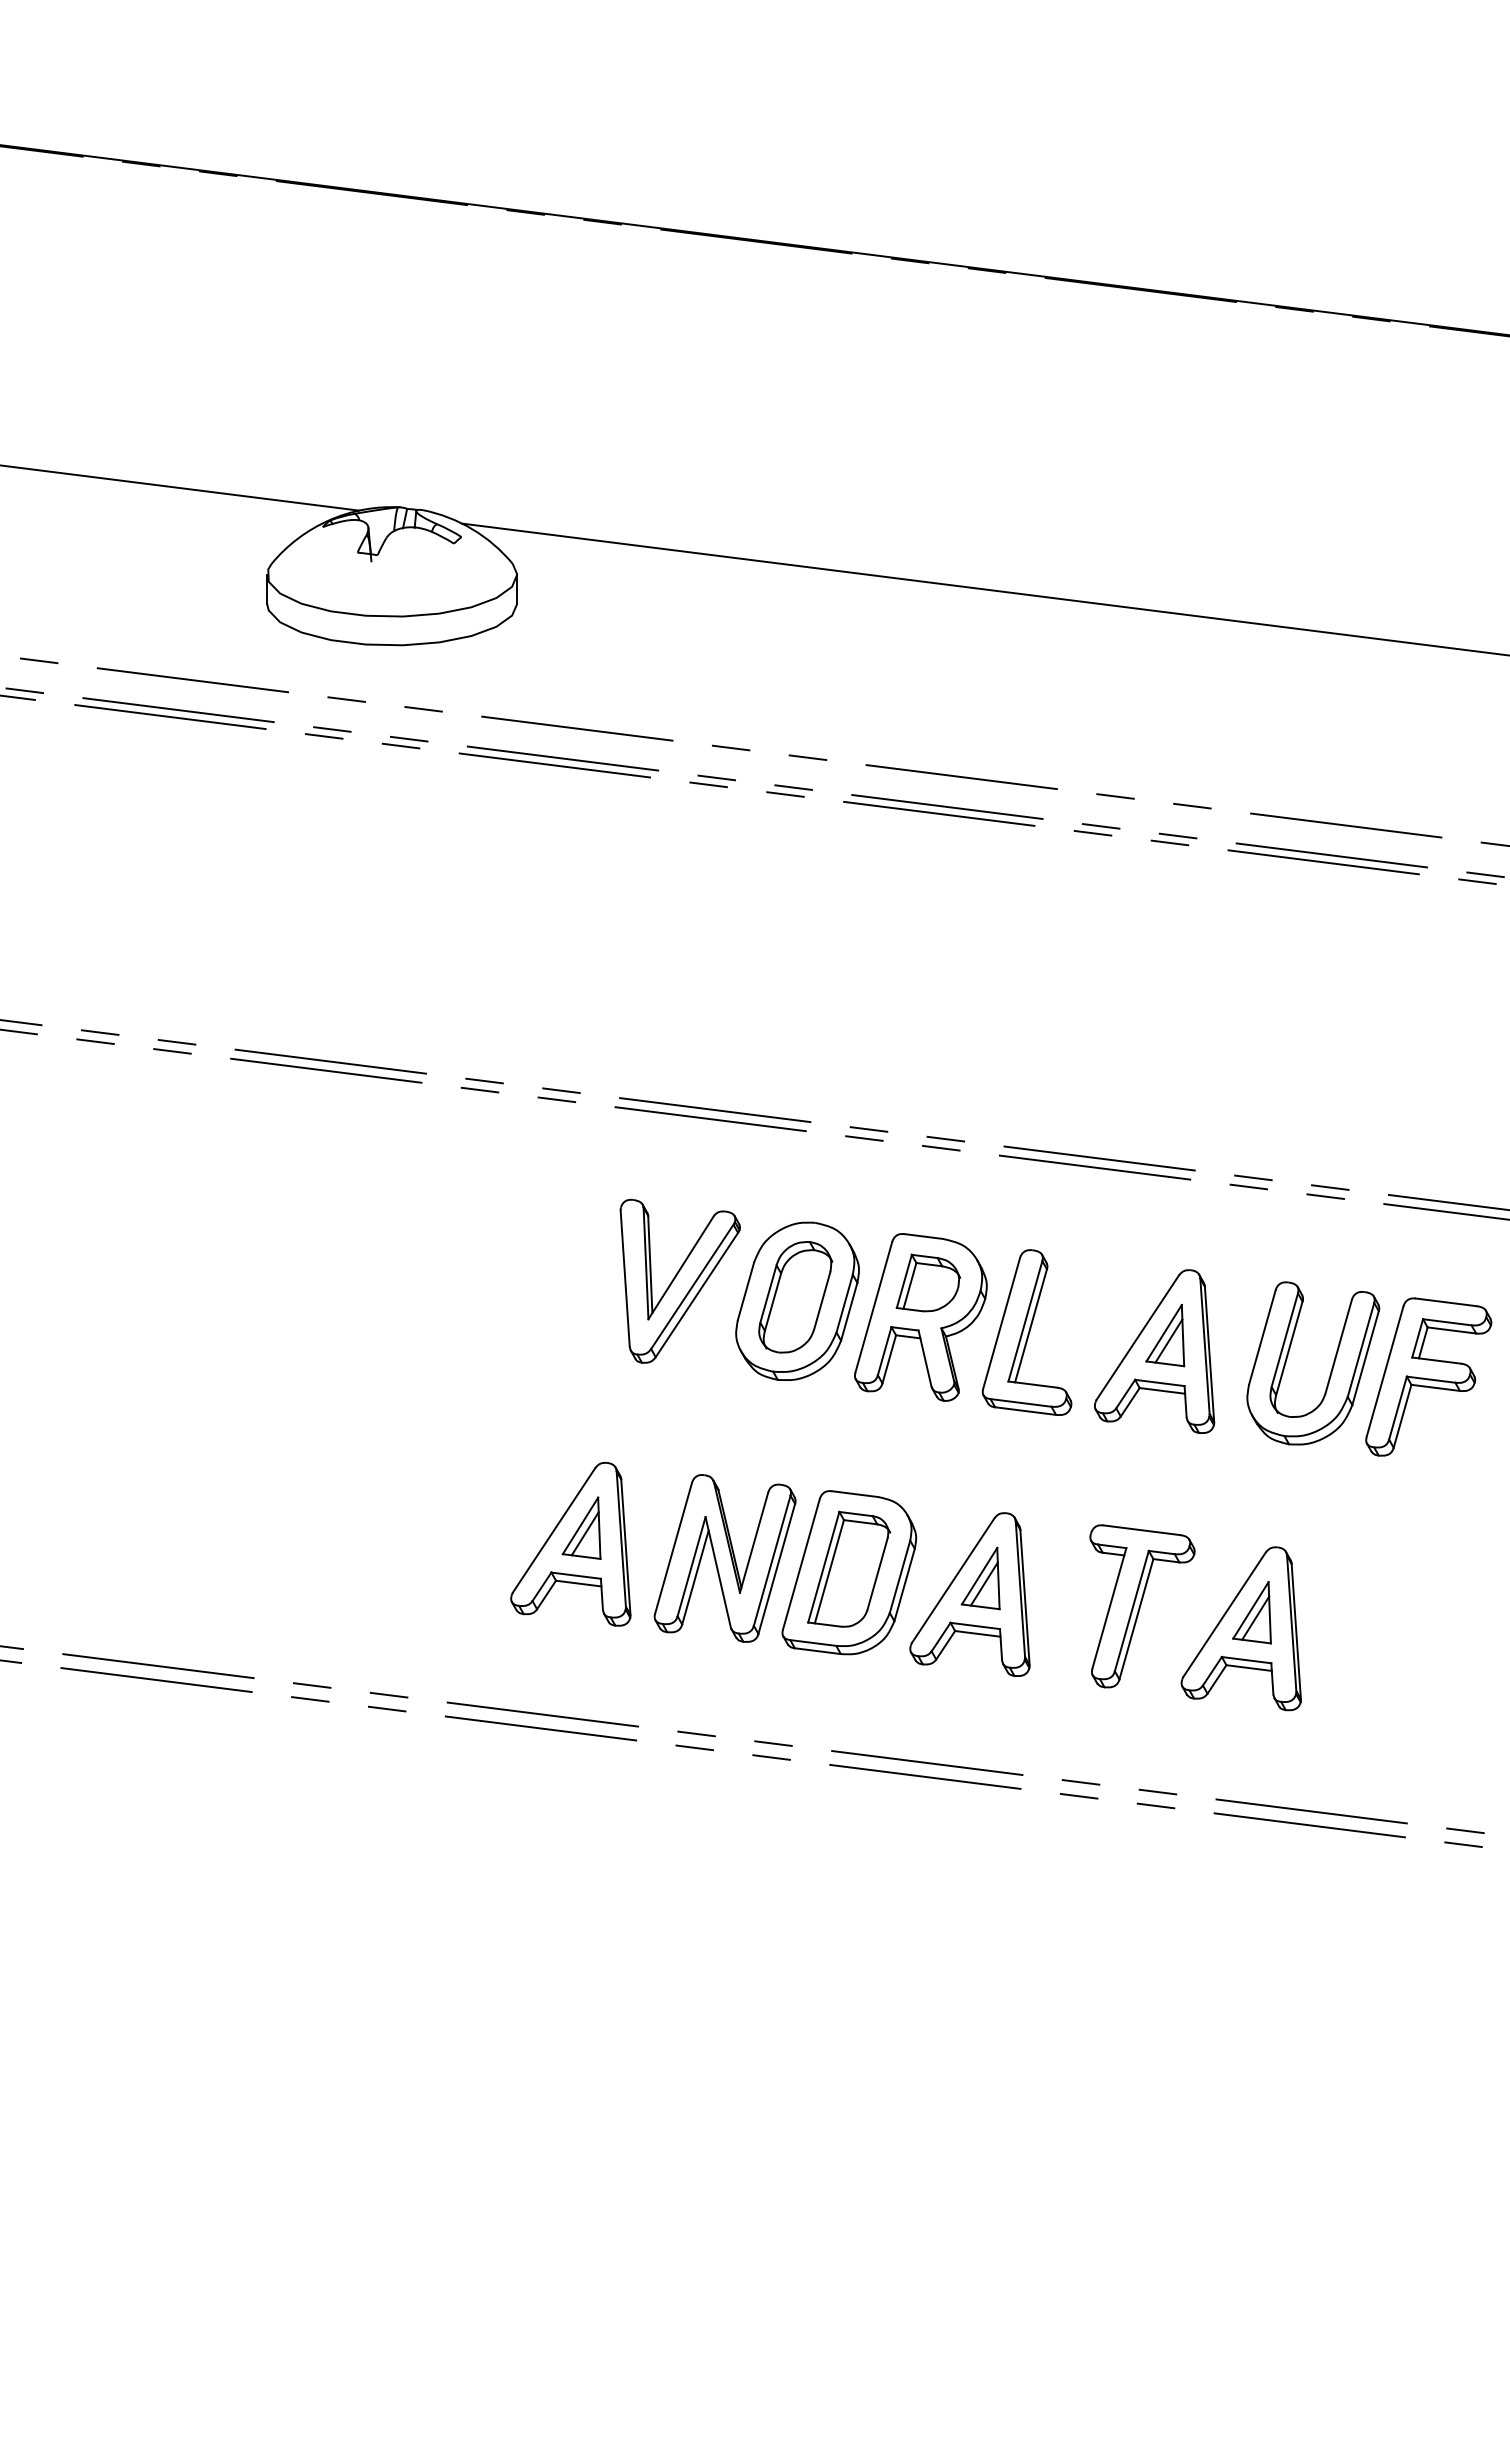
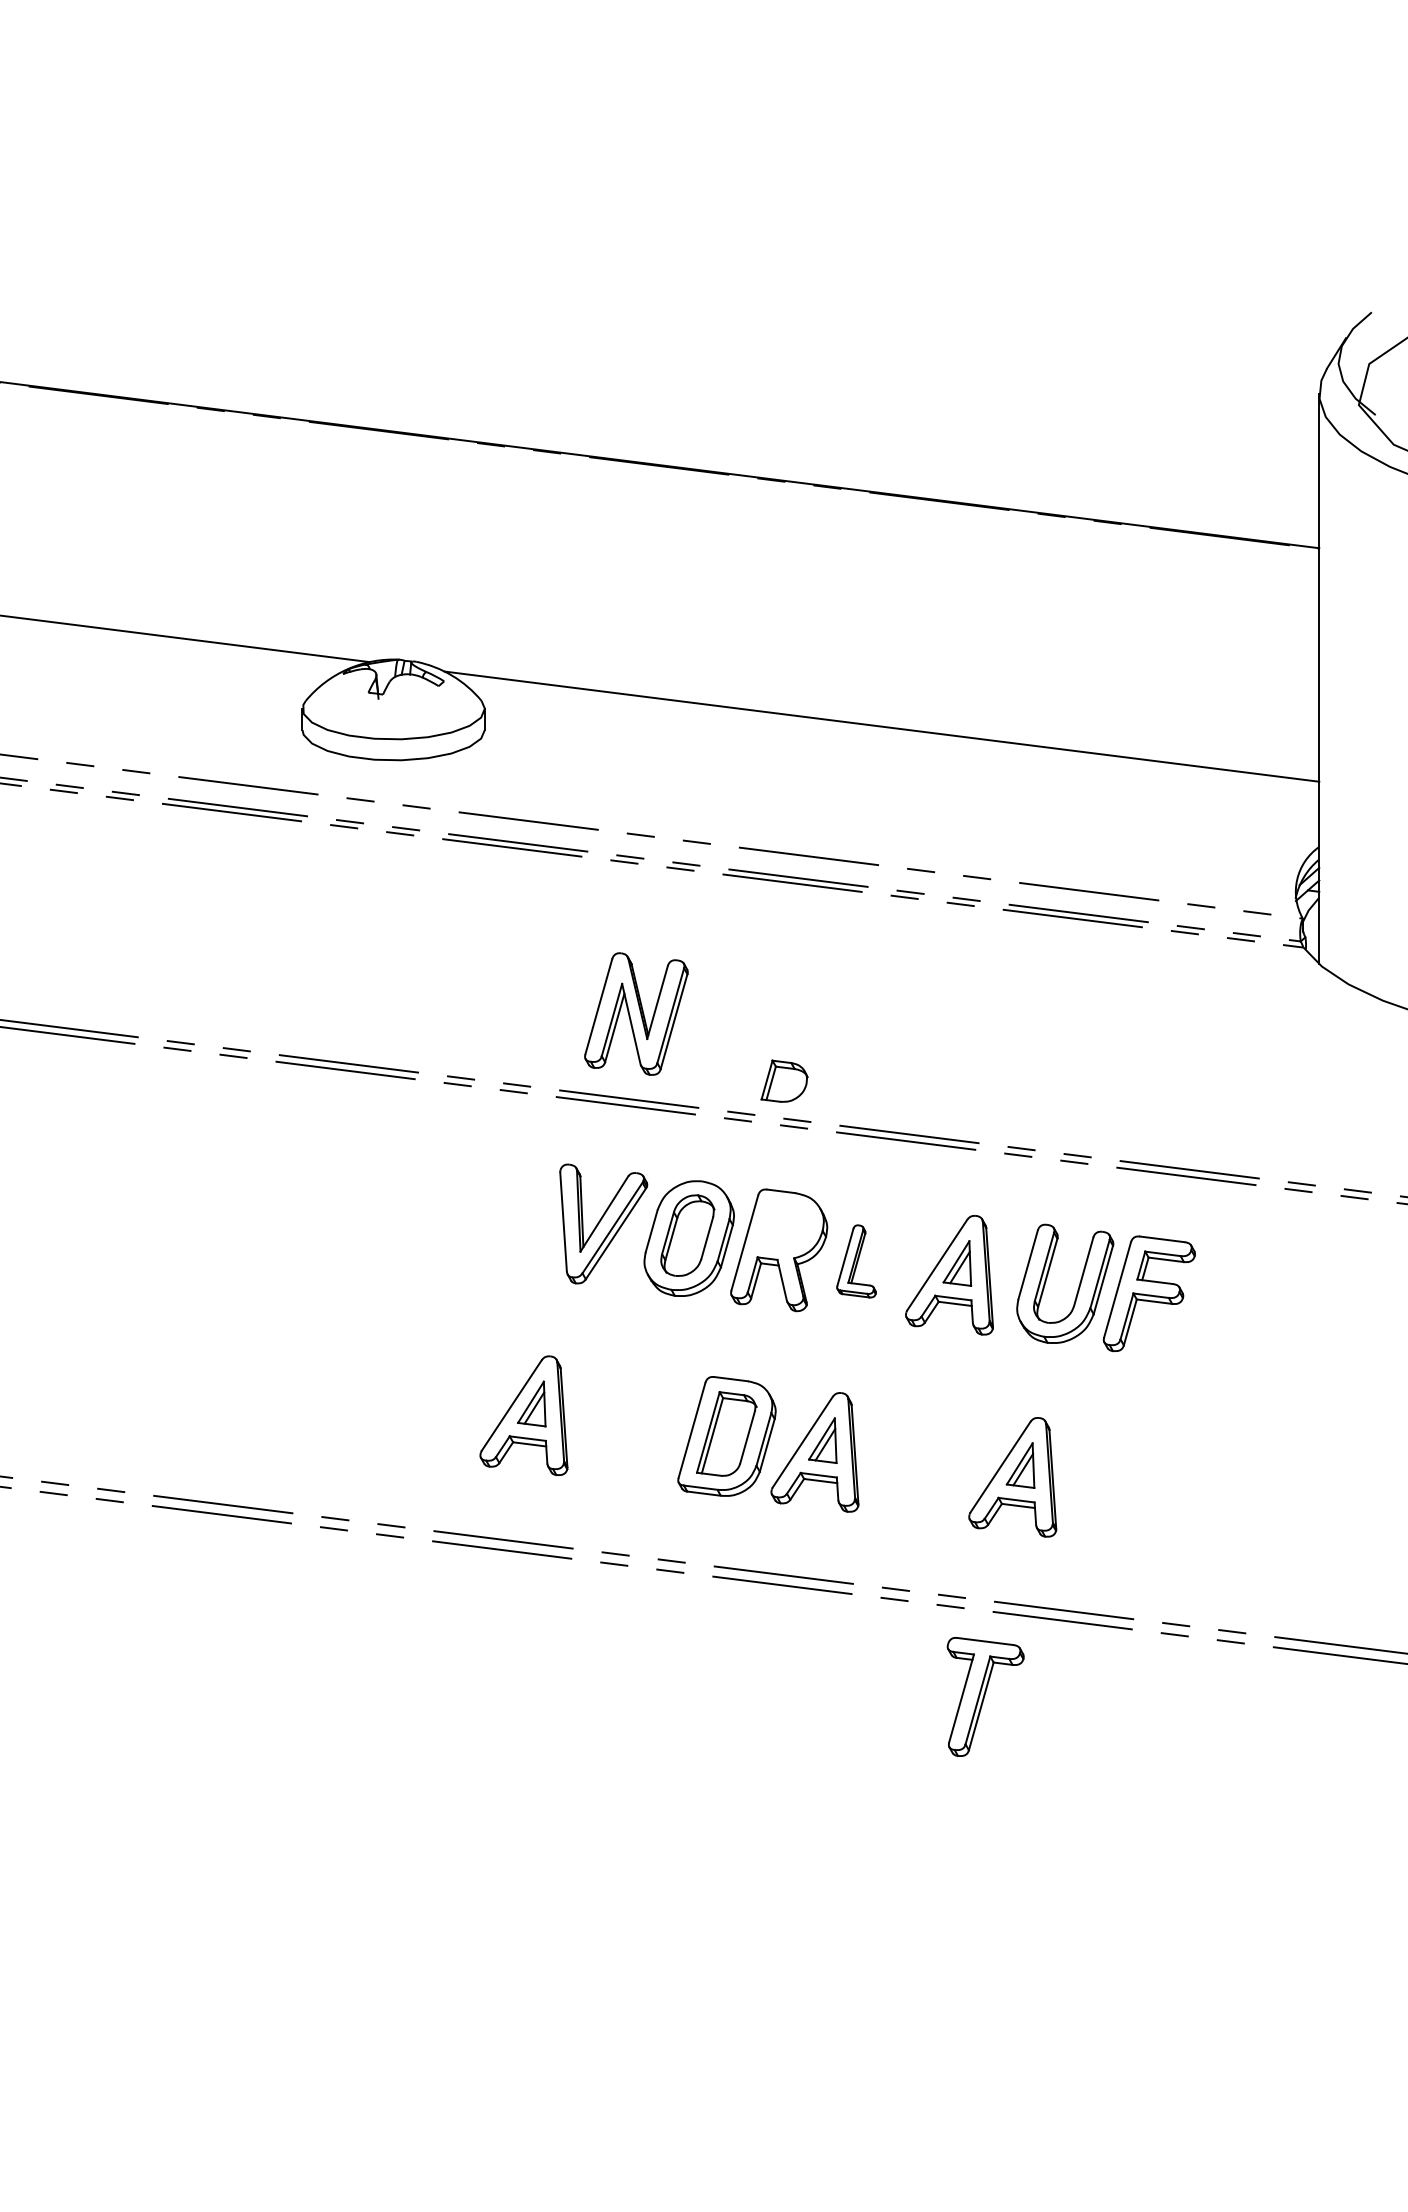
part: (928, 1282) -> (784, 1080), moved
part: (1026, 1332) -> (856, 1261), size x0.6
part: (725, 1557) -> (636, 1013), moved
part: (1142, 1605) -> (985, 1696), moved

